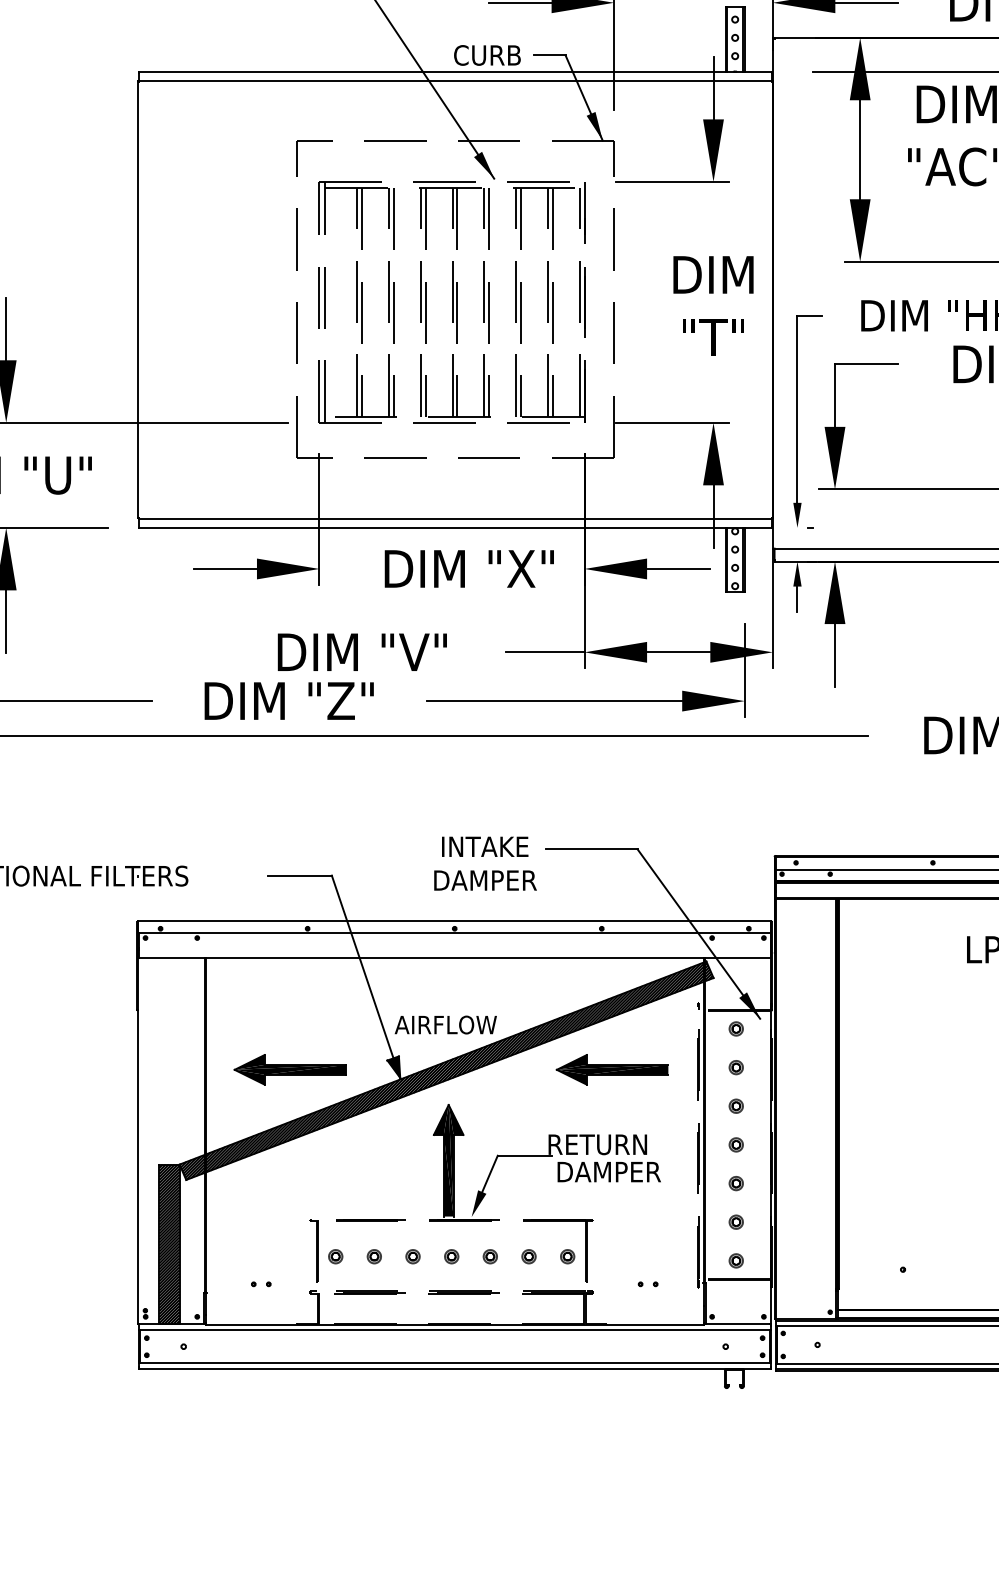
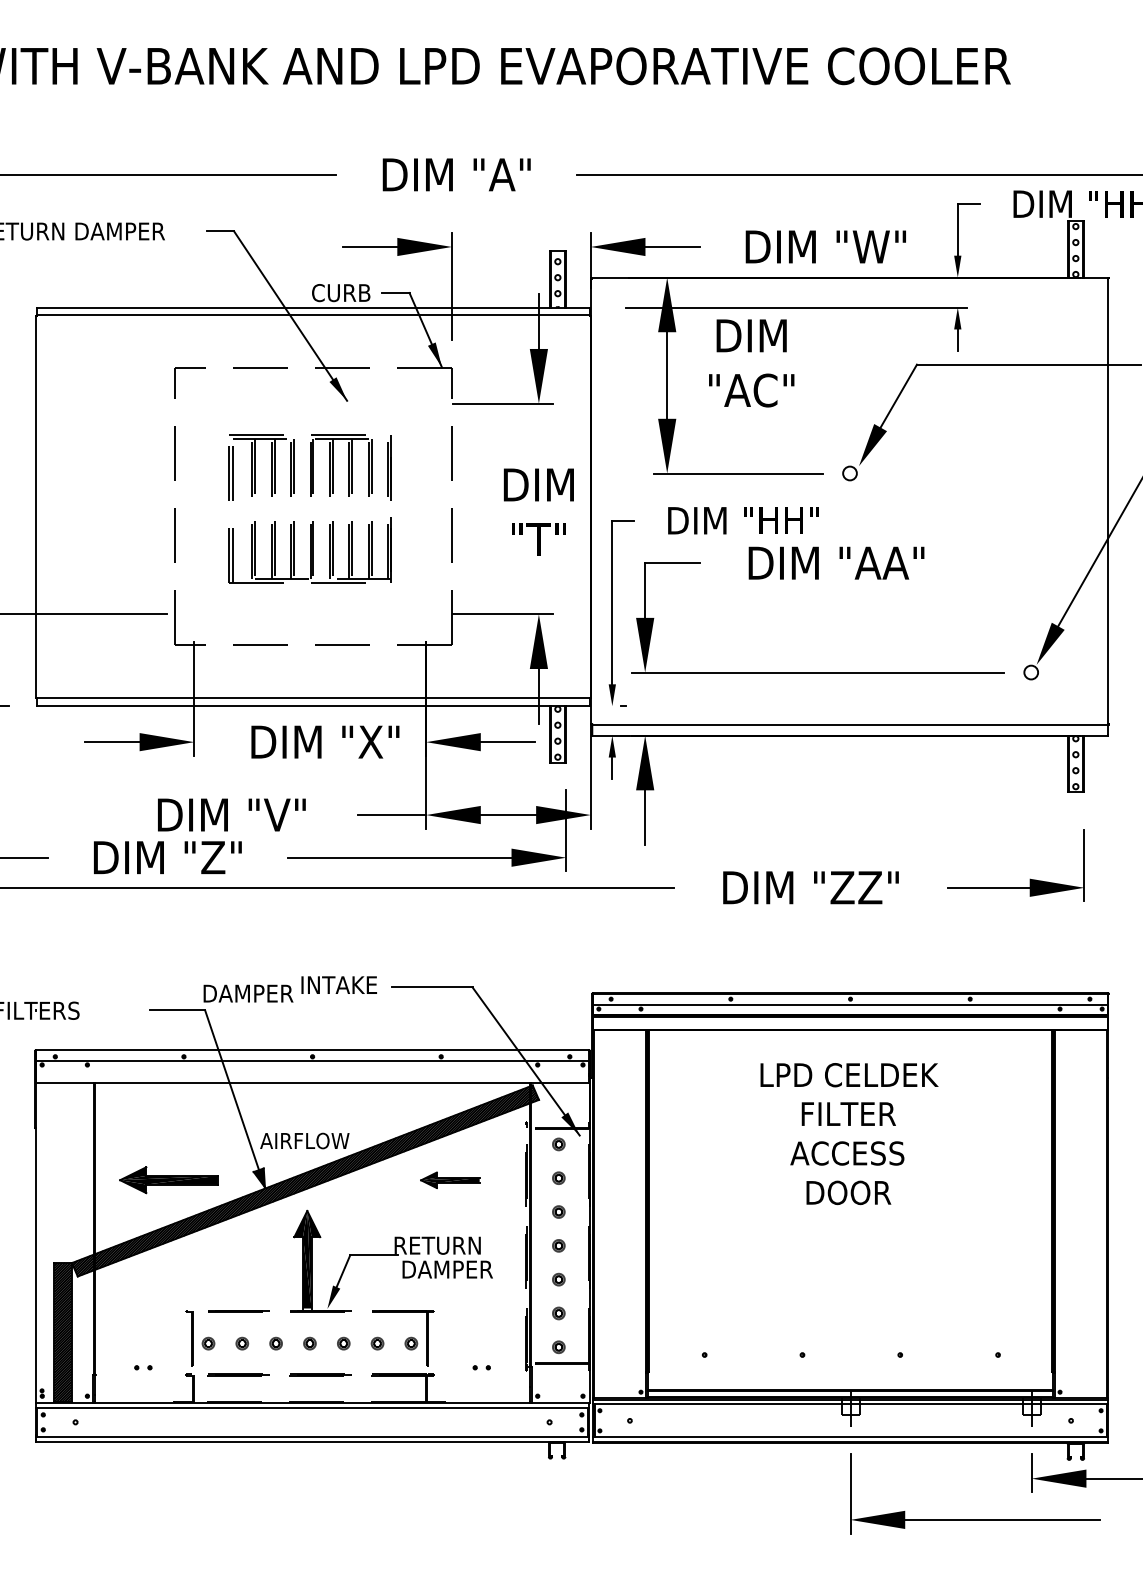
part: (451, 301) -> (309, 508), size x0.7
text: (485, 880) -> (248, 993), moved
part: (611, 1070) -> (449, 1180), size x0.6

